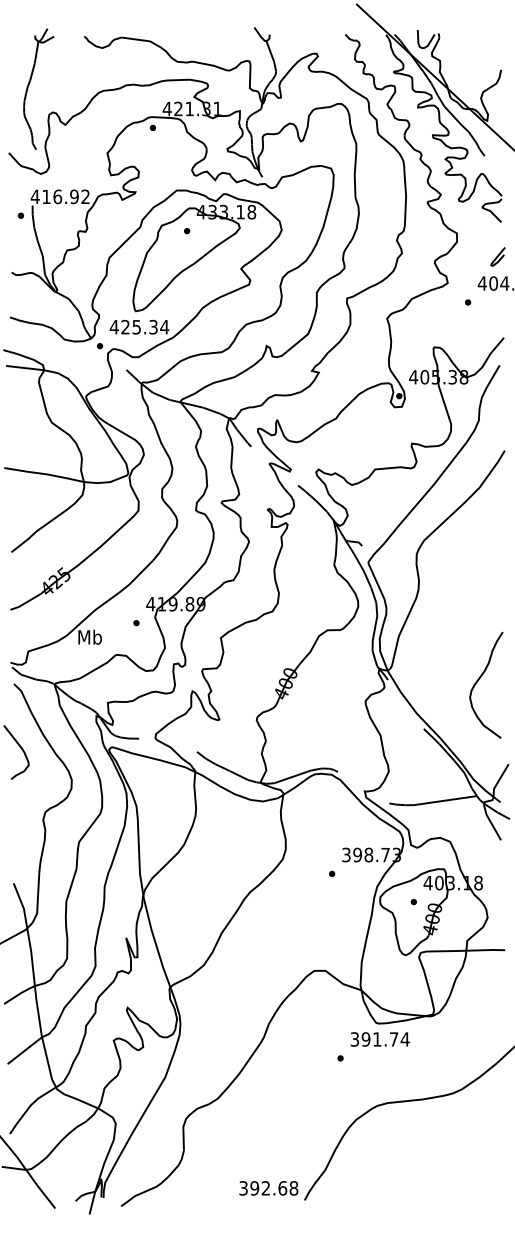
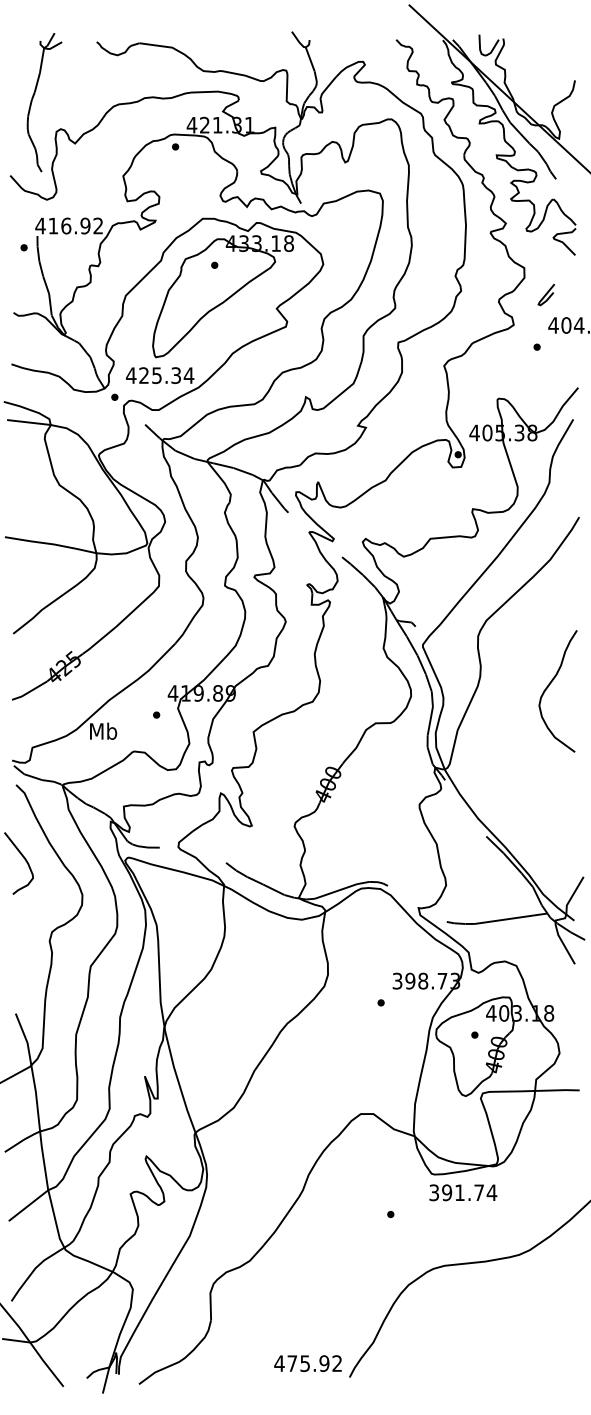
curve: (497, 257) -> (545, 295), moved
curve: (478, 680) -> (549, 686), moved
text: (380, 1039) -> (463, 1192), moved
text: (268, 1188) -> (308, 1363), 392.68 -> 475.92

